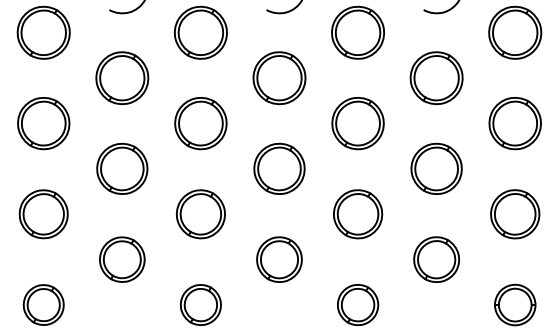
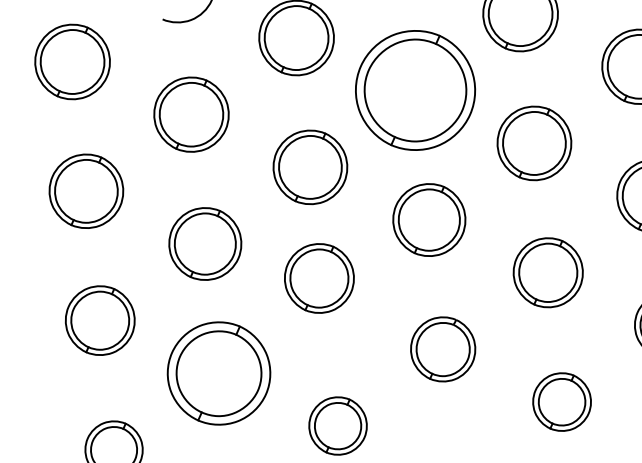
part: (279, 78) -> (415, 91), size x1.6
part: (200, 214) -> (318, 278), moved
part: (122, 259) -> (219, 373), size x1.6

